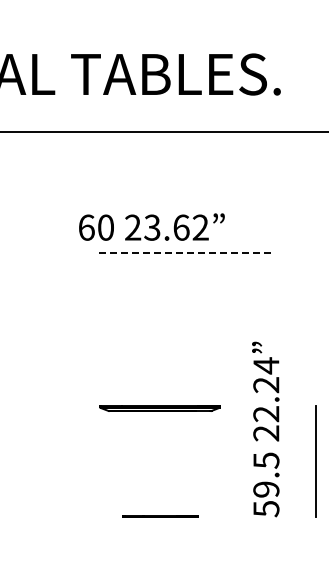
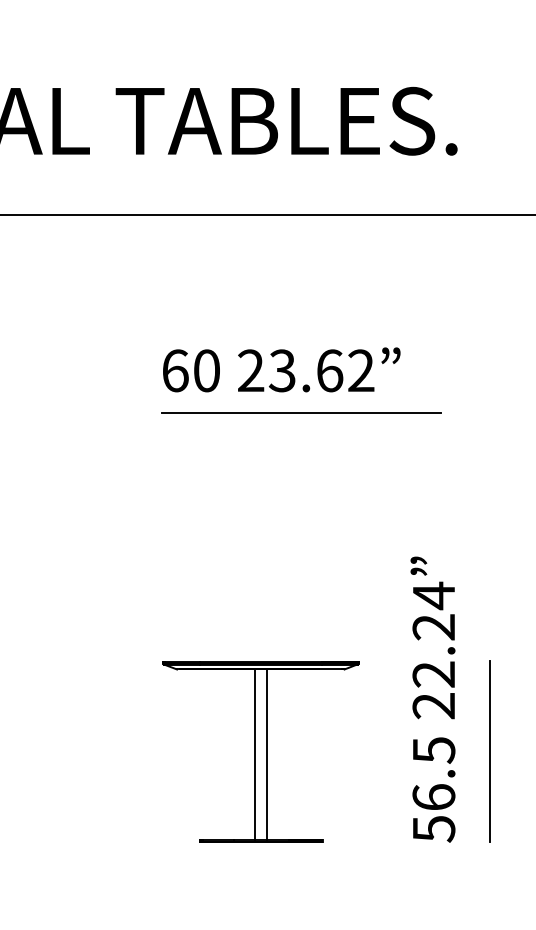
text: (151, 226) -> (281, 368), moved
line: (185, 253) -> (302, 412), dashed -> solid
line: (315, 461) -> (489, 751), moved
line: (156, 463) -> (254, 754), added
line: (163, 463) -> (266, 754), added
text: (266, 489) -> (434, 797), 59.5 -> 56.5

